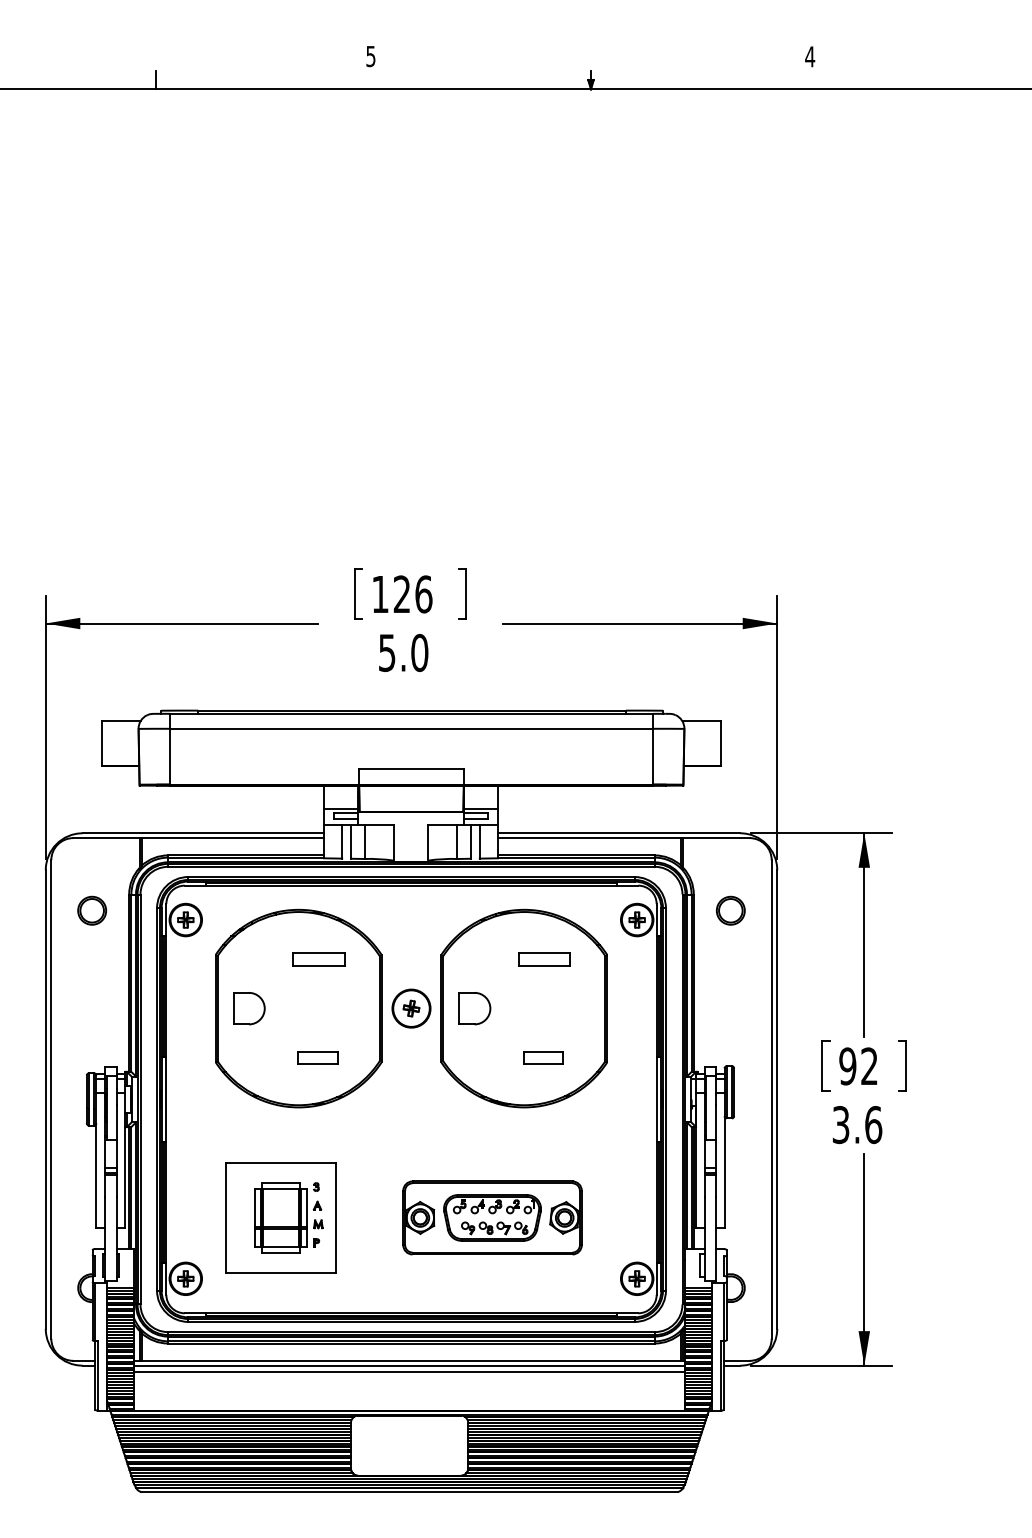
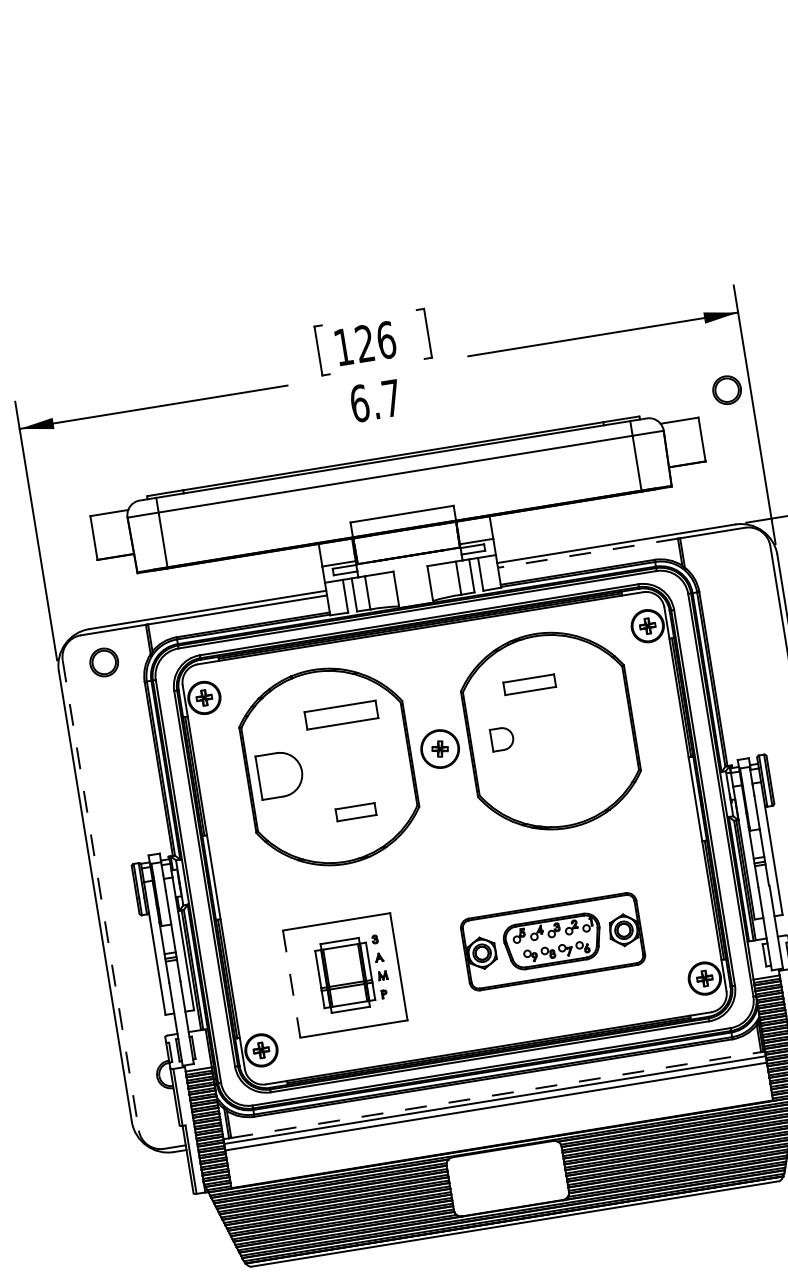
text: (403, 653) -> (375, 401), 5.0 -> 6.7
line: (589, 838) -> (587, 553), solid -> dashed
part: (92, 910) -> (104, 662), moved
part: (730, 910) -> (726, 390), moved
part: (318, 959) -> (340, 715), size x1.4
part: (544, 959) -> (529, 685), moved
part: (249, 1008) -> (281, 774), size x1.4
part: (474, 1008) -> (502, 738), size x0.7
part: (543, 1057) -> (577, 776), removed
line: (51, 1099) -> (100, 895), solid -> dashed
line: (226, 1217) -> (291, 983), solid -> dashed
line: (411, 1360) -> (496, 1094), solid -> dashed

